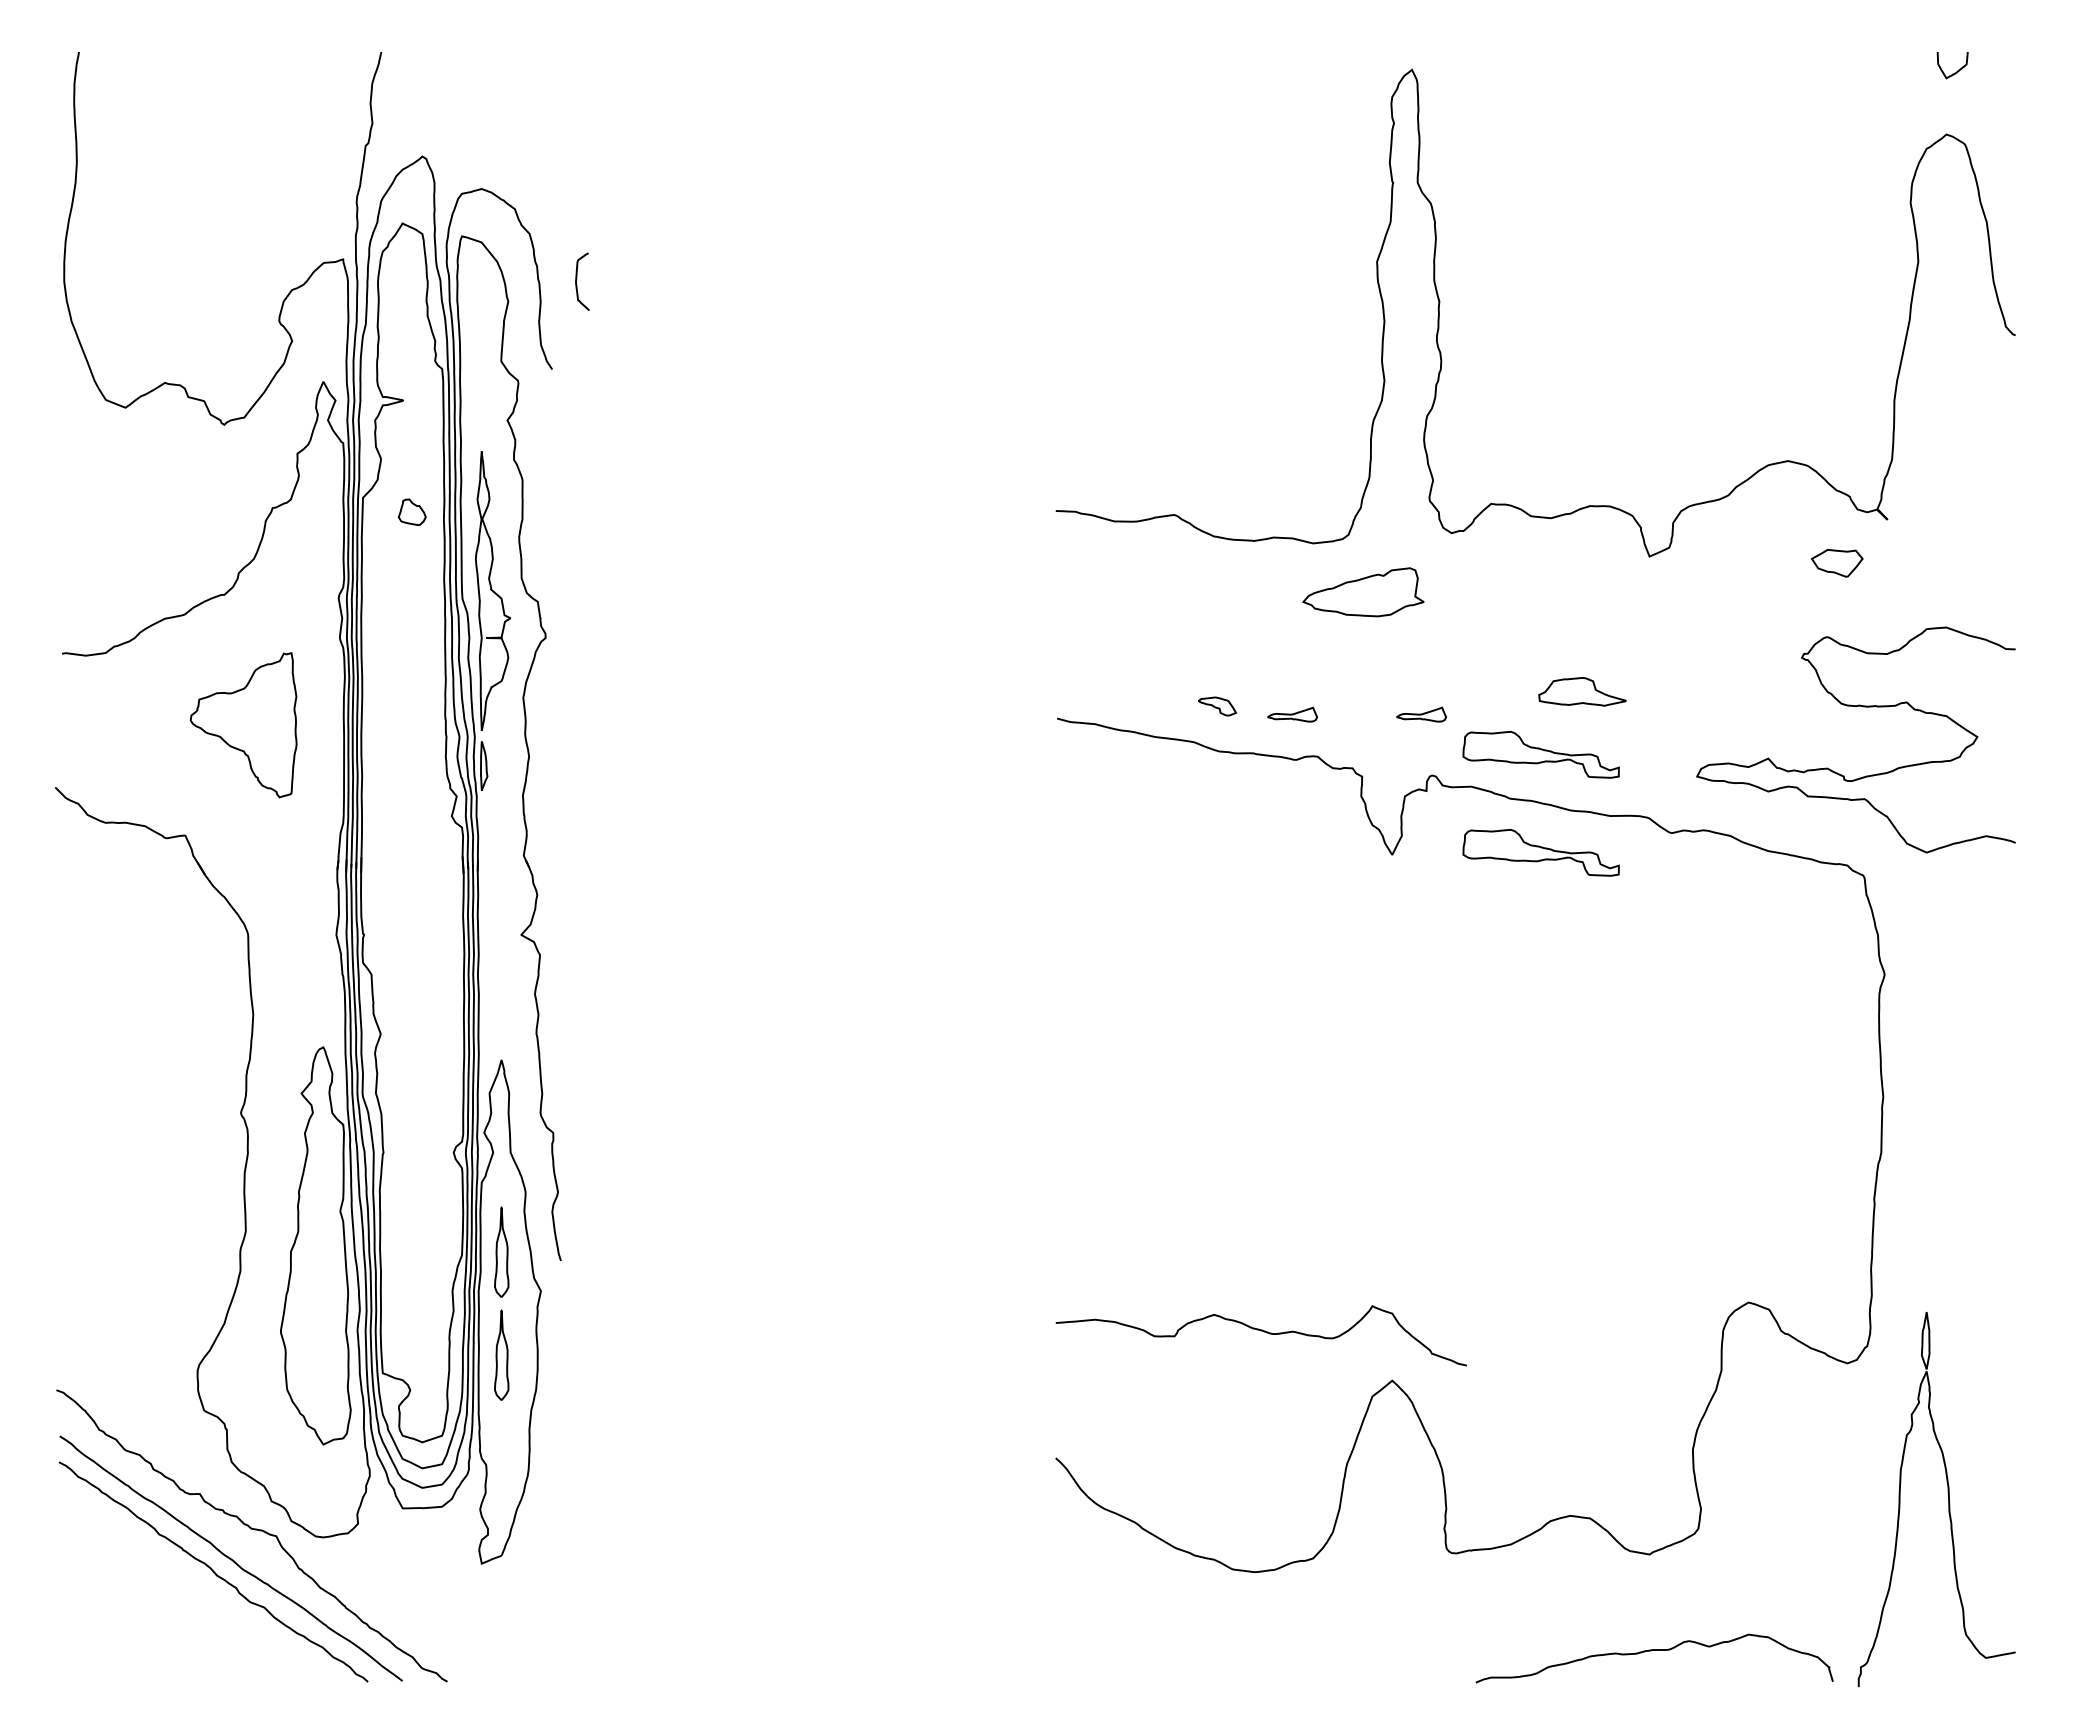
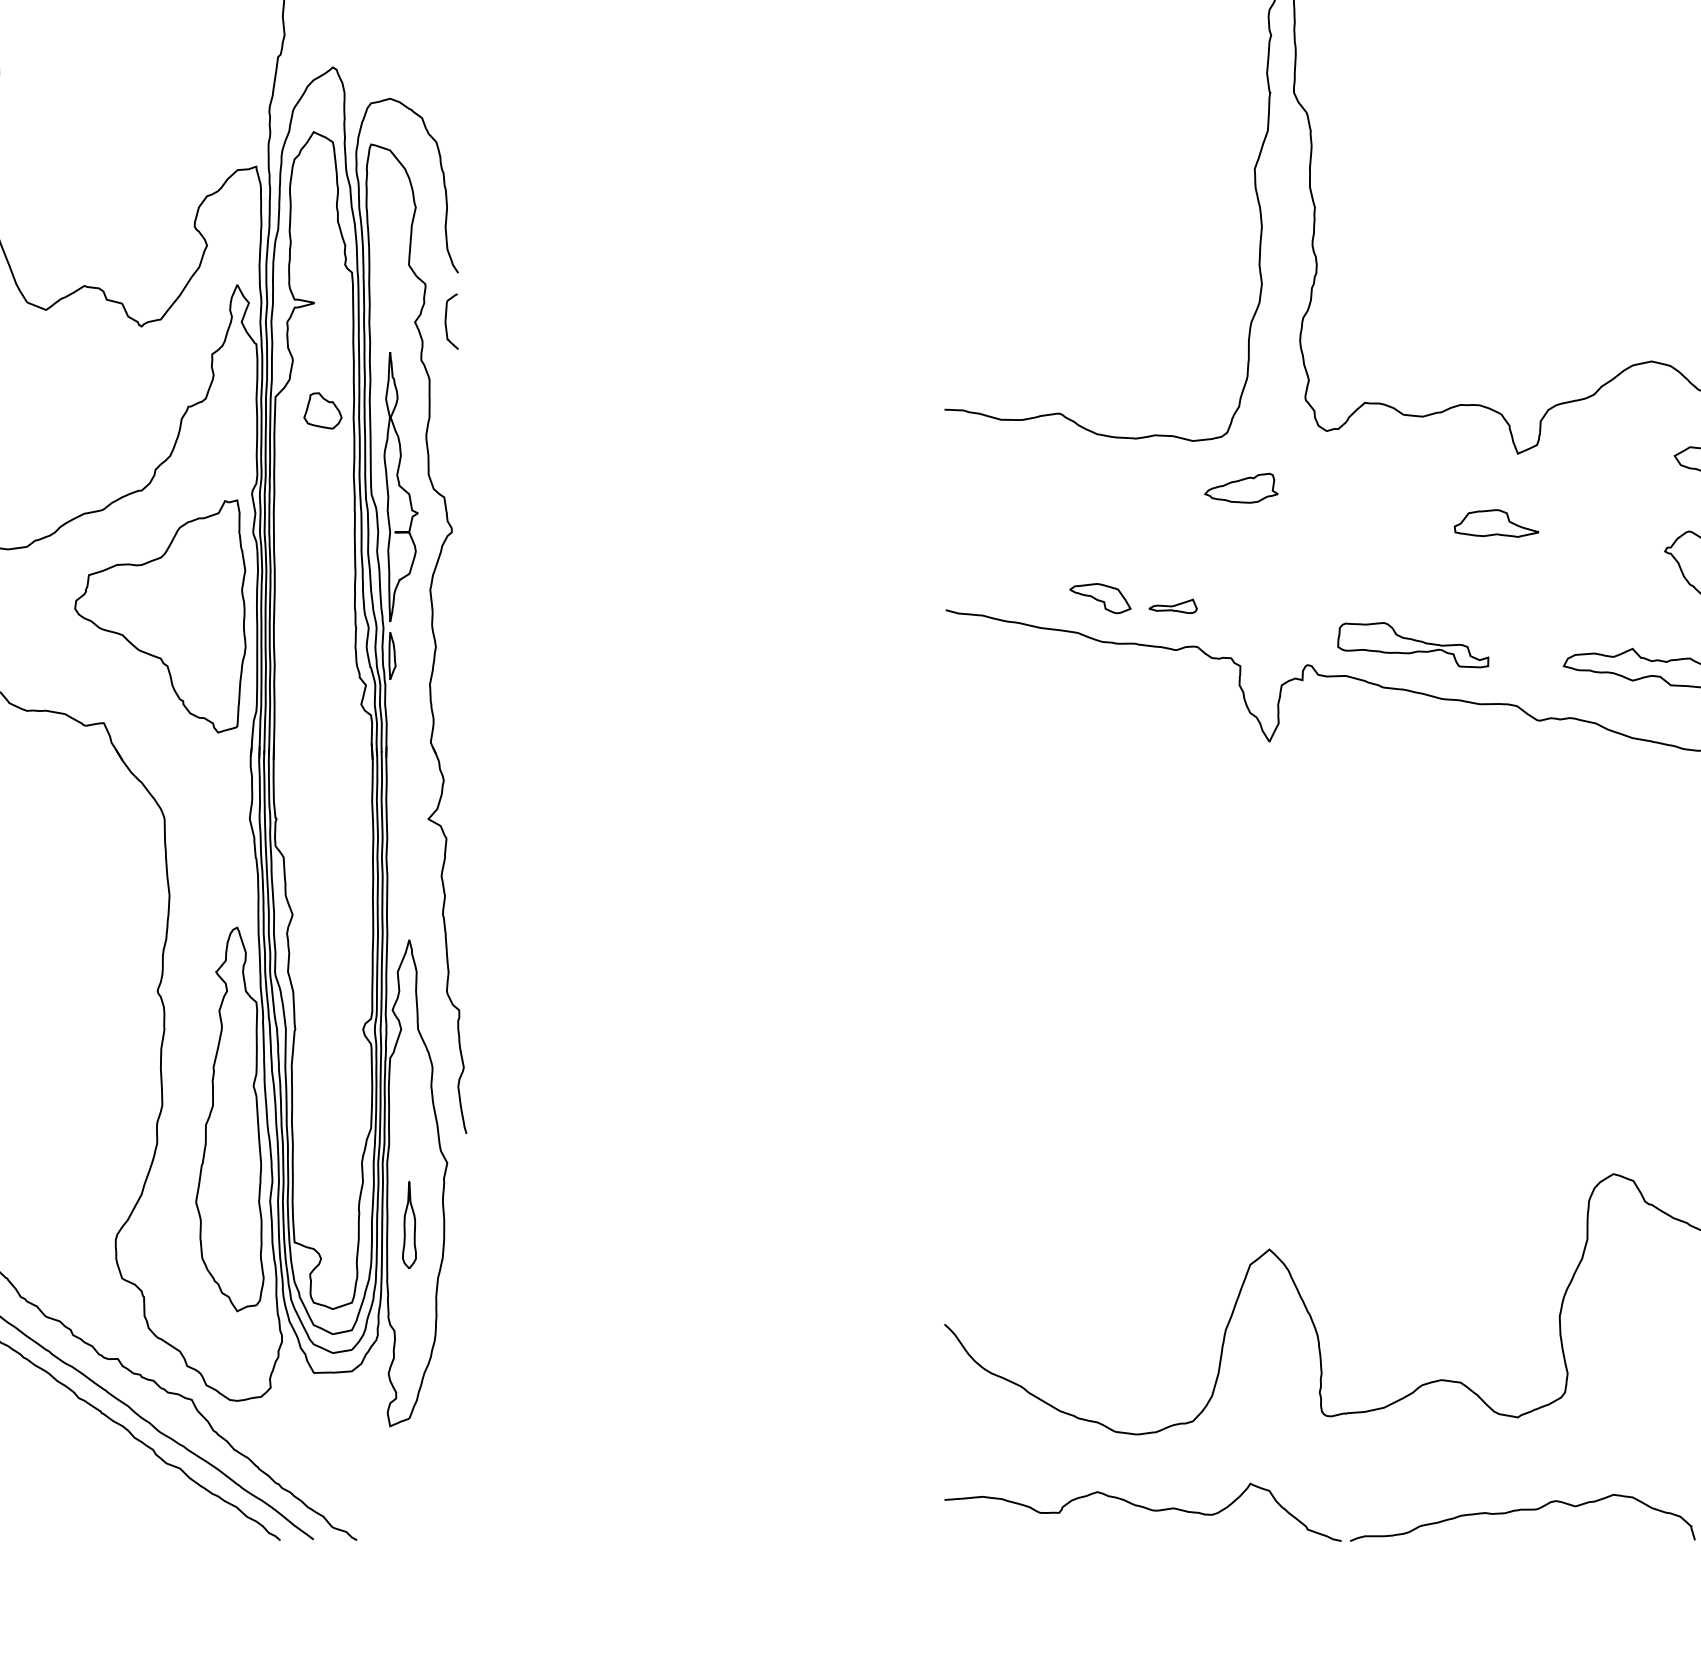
curve: (577, 279) -> (446, 319), moved
part: (412, 512) -> (323, 411), size x1.43
part: (1362, 592) -> (1240, 488), size x0.62
part: (1582, 691) -> (1496, 523), moved
part: (1217, 706) -> (1100, 598), size x1.67
part: (1421, 714) -> (1297, 606), removed
part: (243, 725) -> (160, 616), size x1.67
part: (1540, 852) -> (1412, 739), removed
part: (501, 1251) -> (409, 1124), removed
curve: (1260, 1331) -> (1142, 1508), moved

